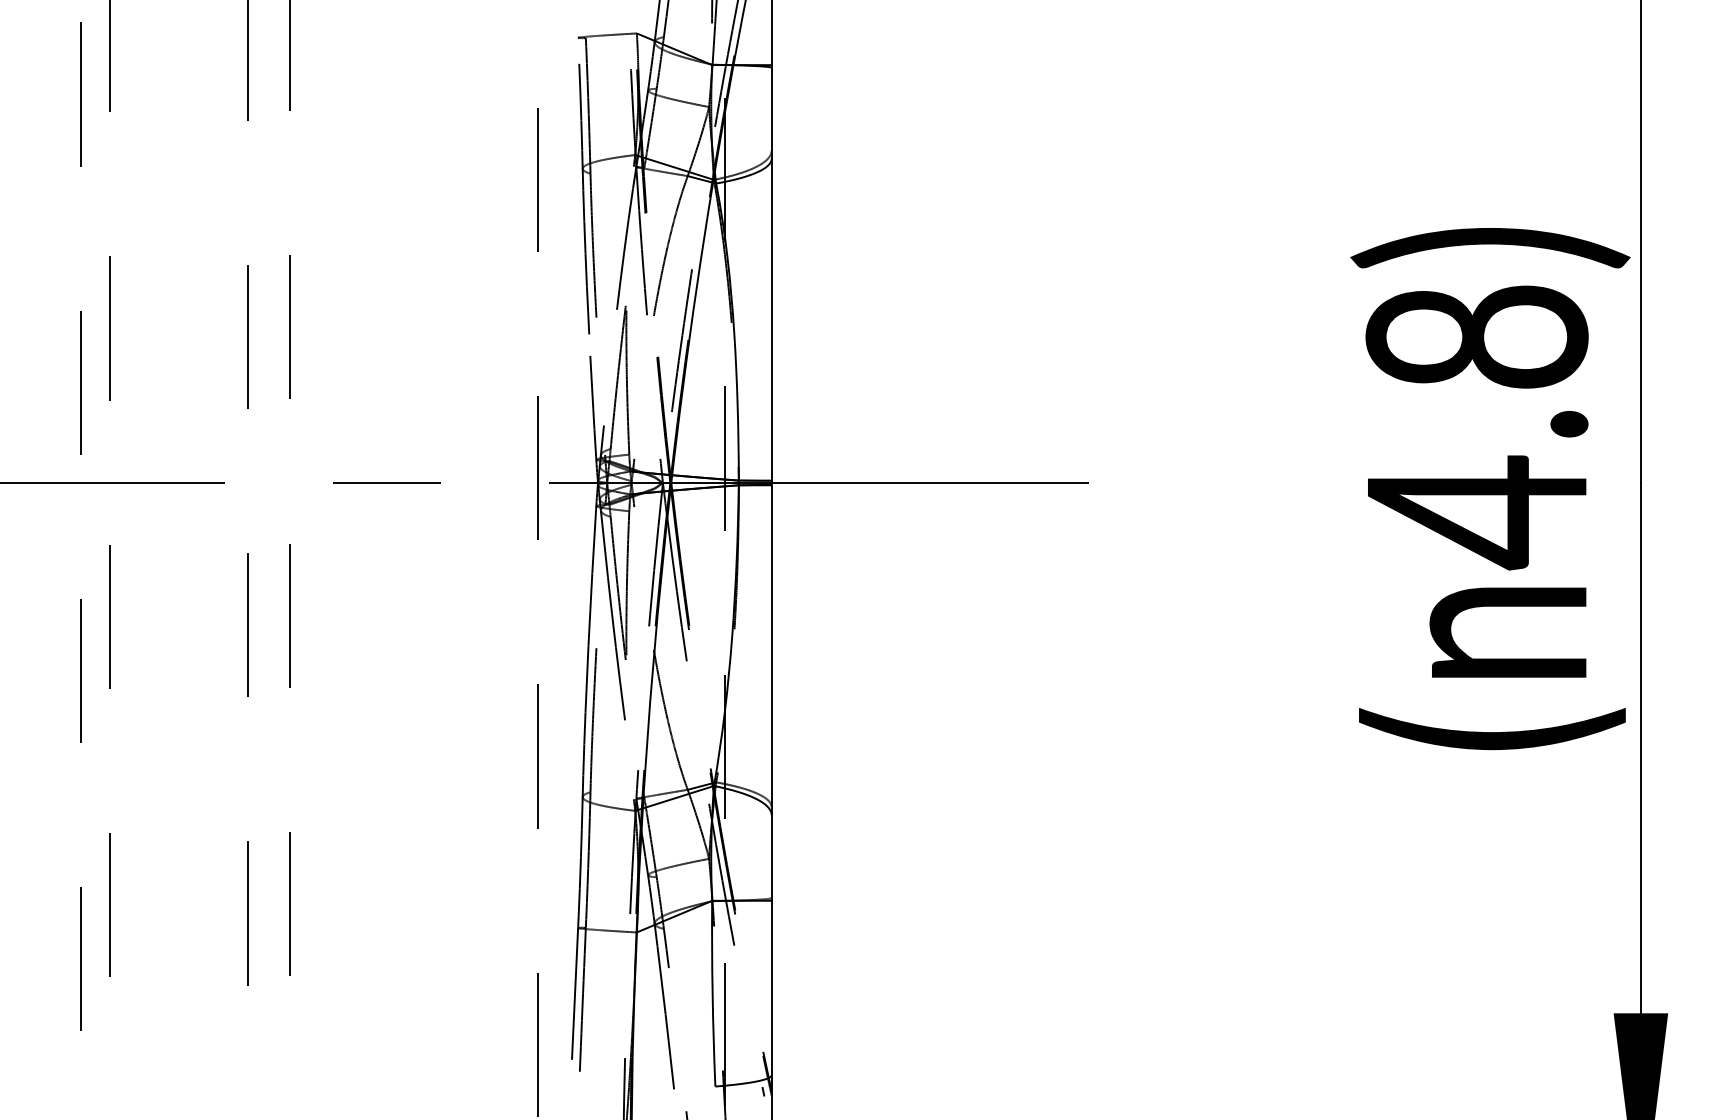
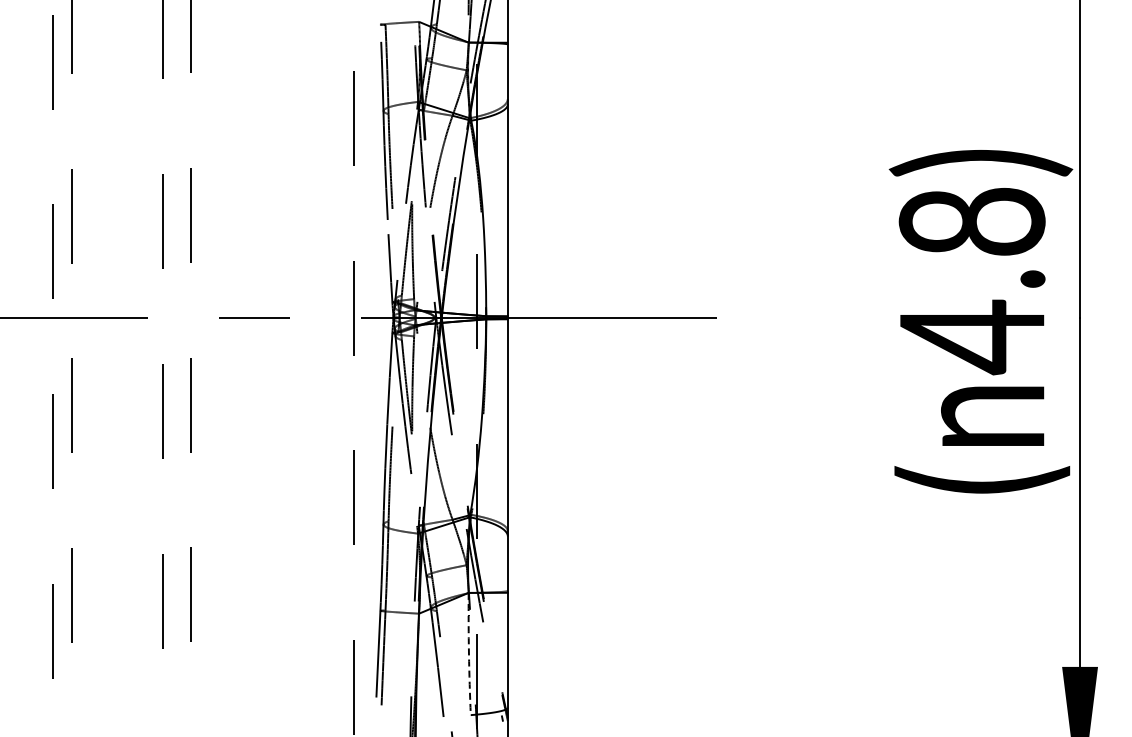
arc: (711, 994) -> (468, 654), solid -> dashed

